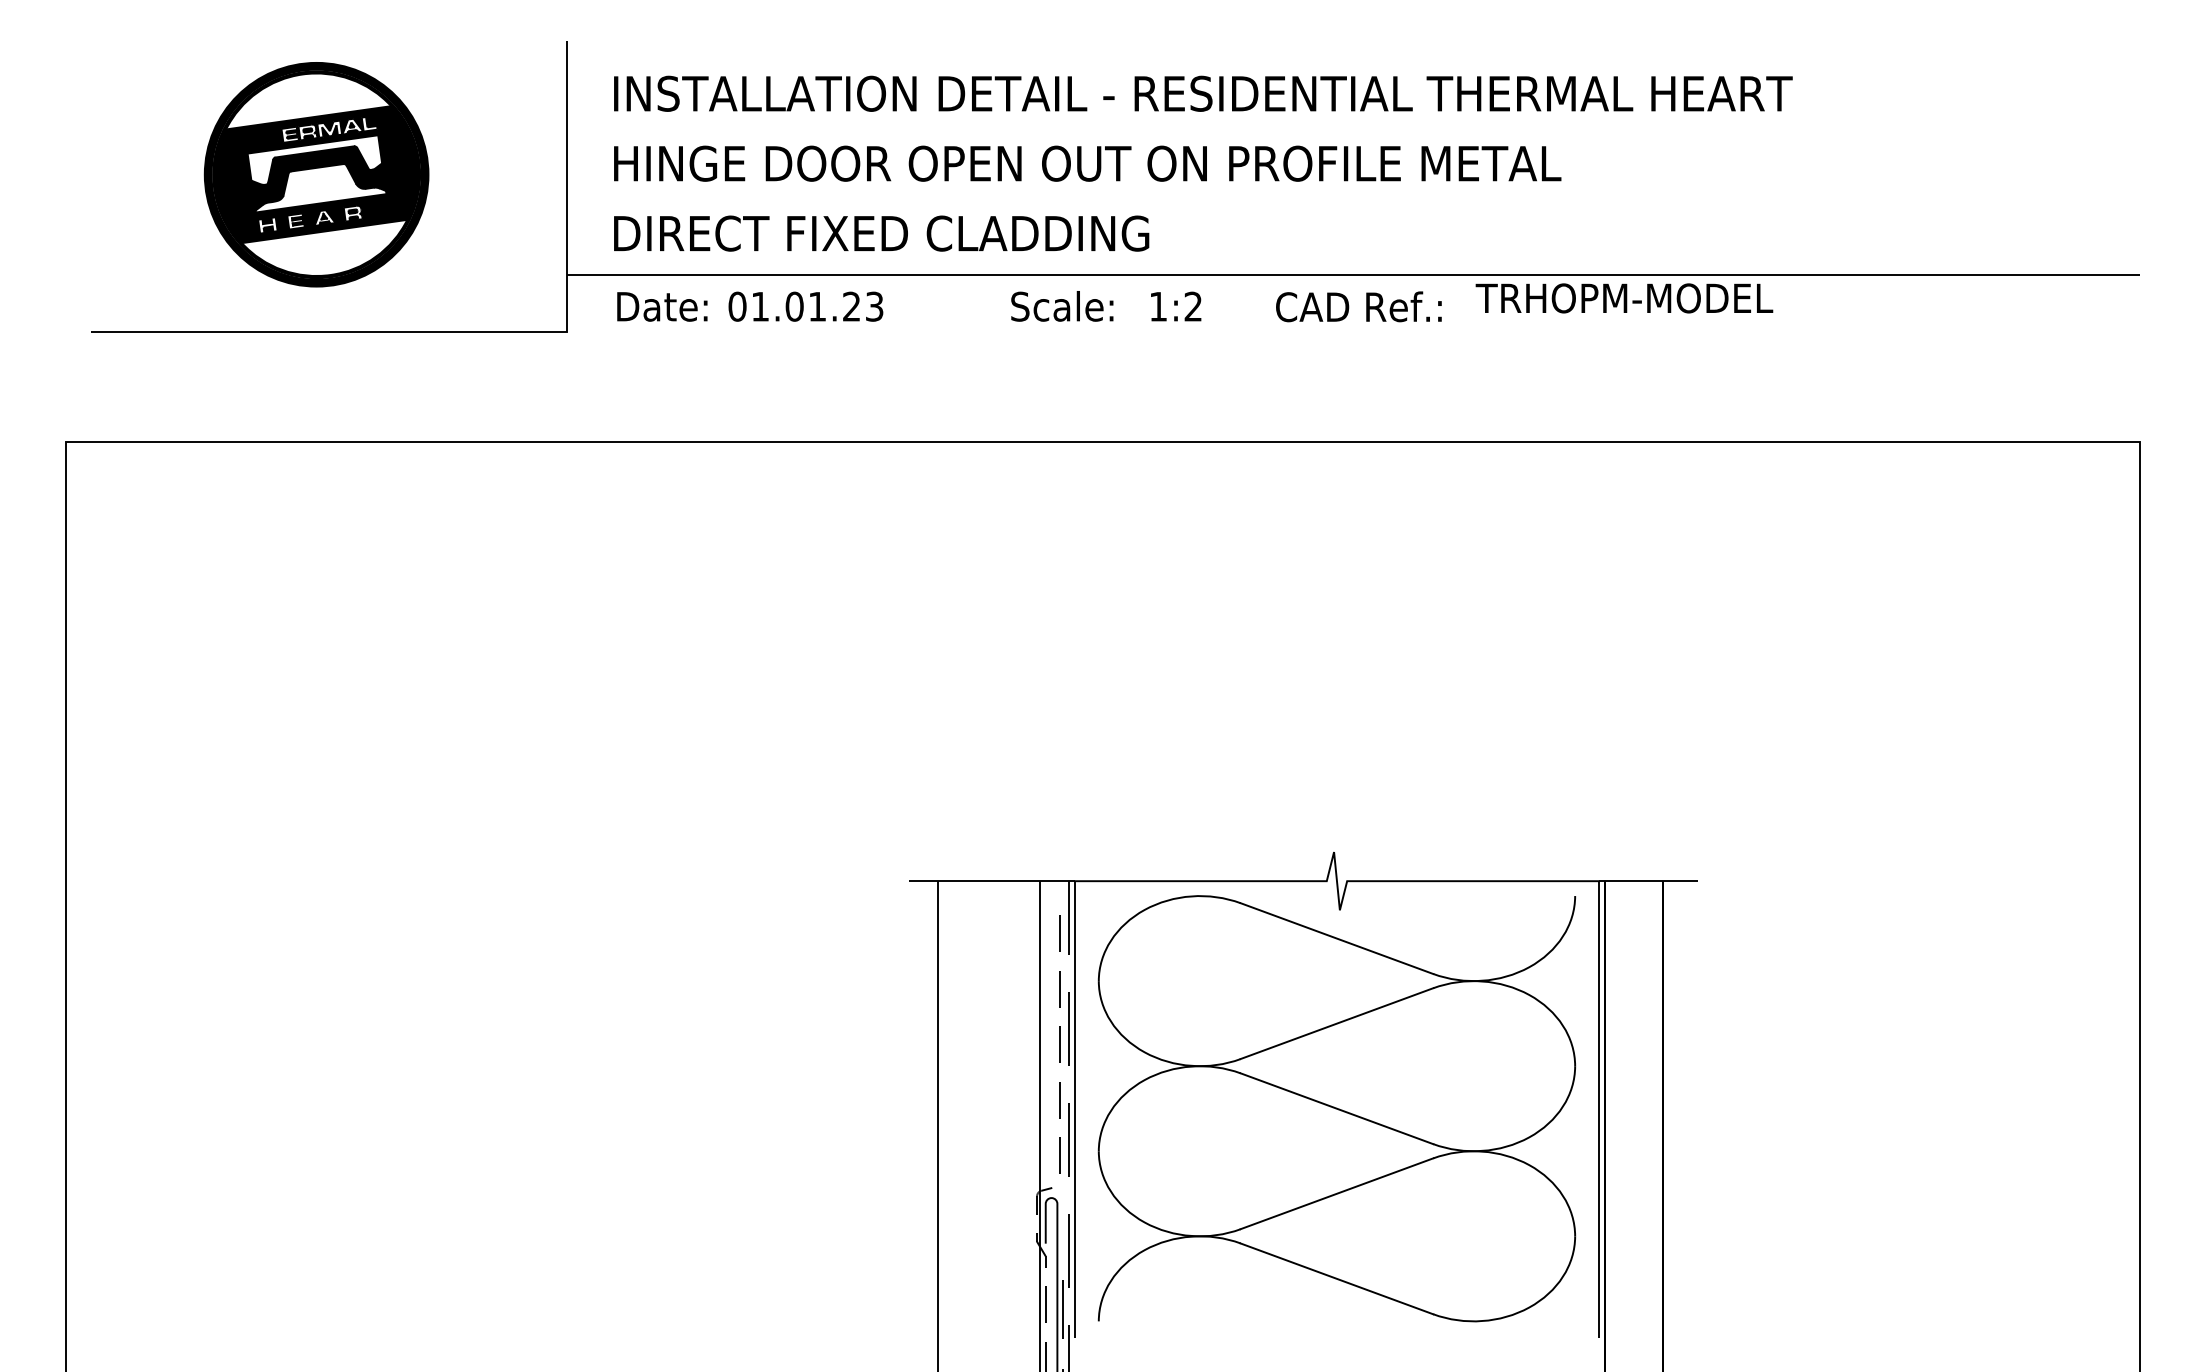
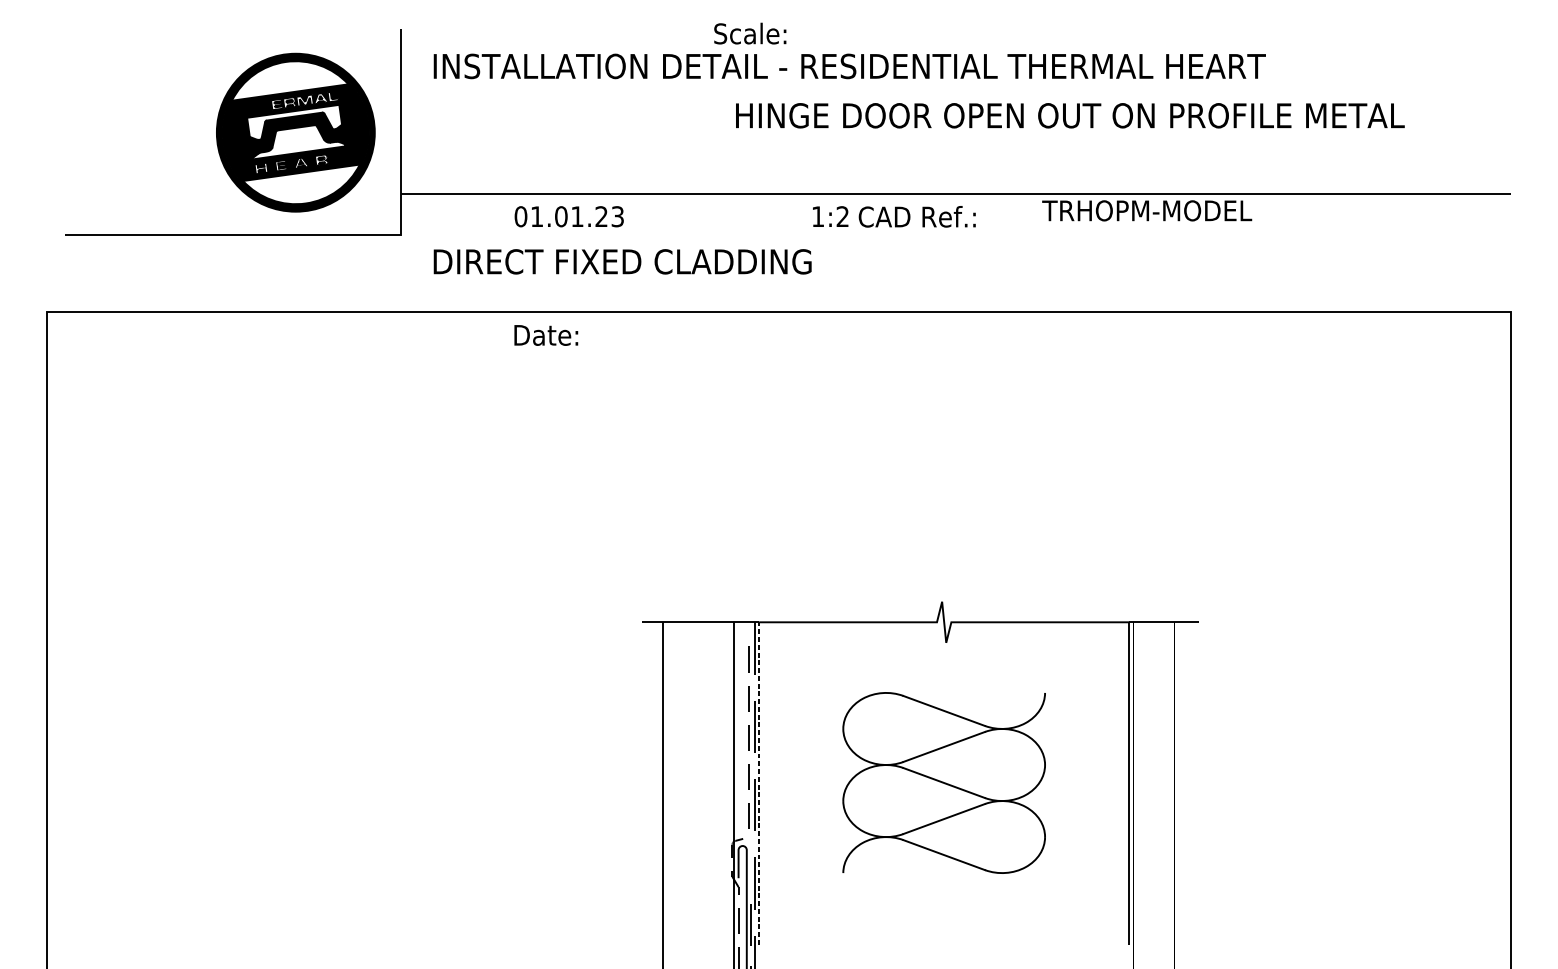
text: (1087, 163) -> (1070, 115), moved
part: (316, 174) -> (295, 132), moved
text: (881, 233) -> (622, 261), moved
text: (662, 306) -> (546, 335), moved
text: (1062, 306) -> (750, 33), moved
text: (1358, 306) -> (917, 216), moved
part: (1336, 1108) -> (943, 782), size x0.6
line: (1074, 1109) -> (758, 783), solid -> dashed

